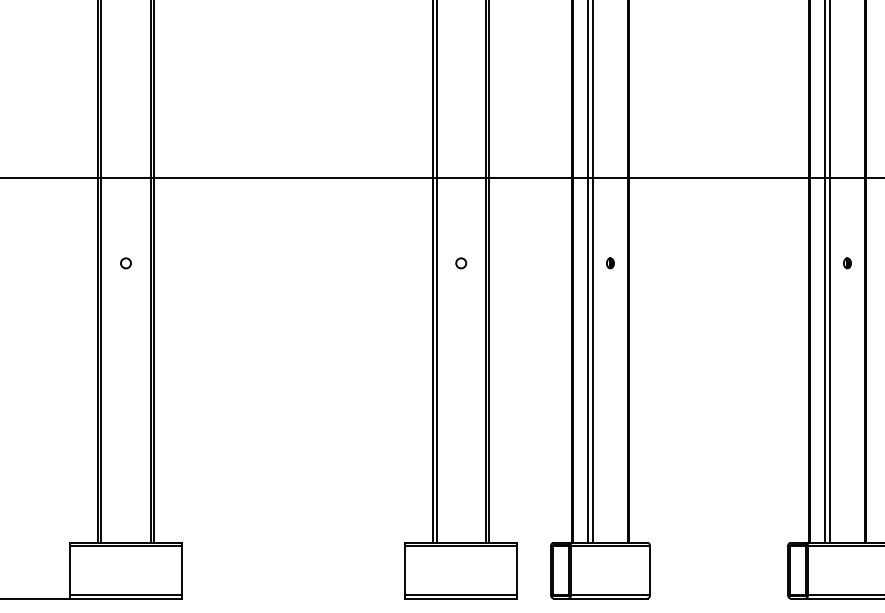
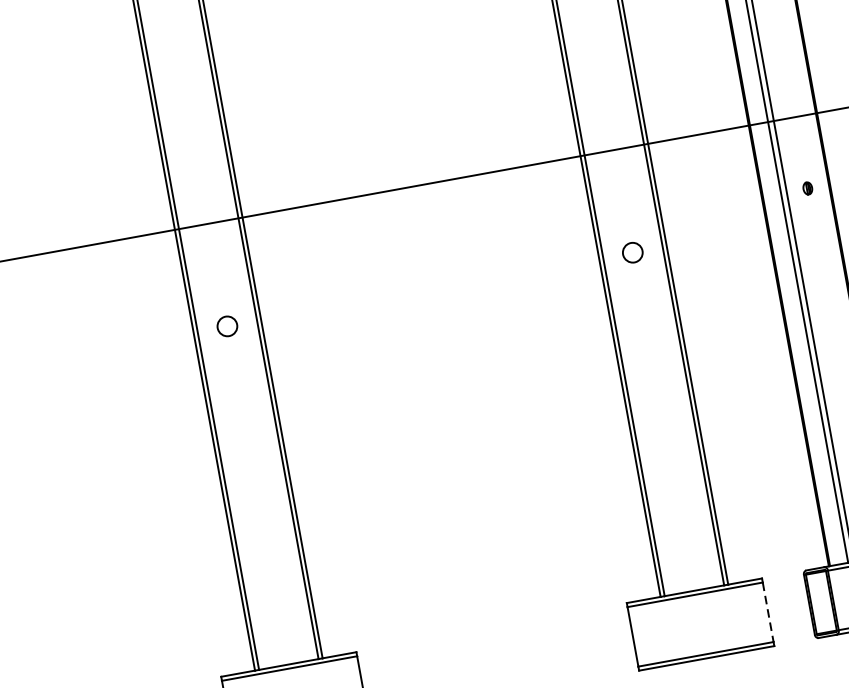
circle: (125, 263) -> (226, 326), size x1.6
circle: (461, 263) -> (633, 252), size x1.6
part: (610, 263) -> (807, 188), moved
line: (517, 570) -> (768, 612), solid -> dashed

